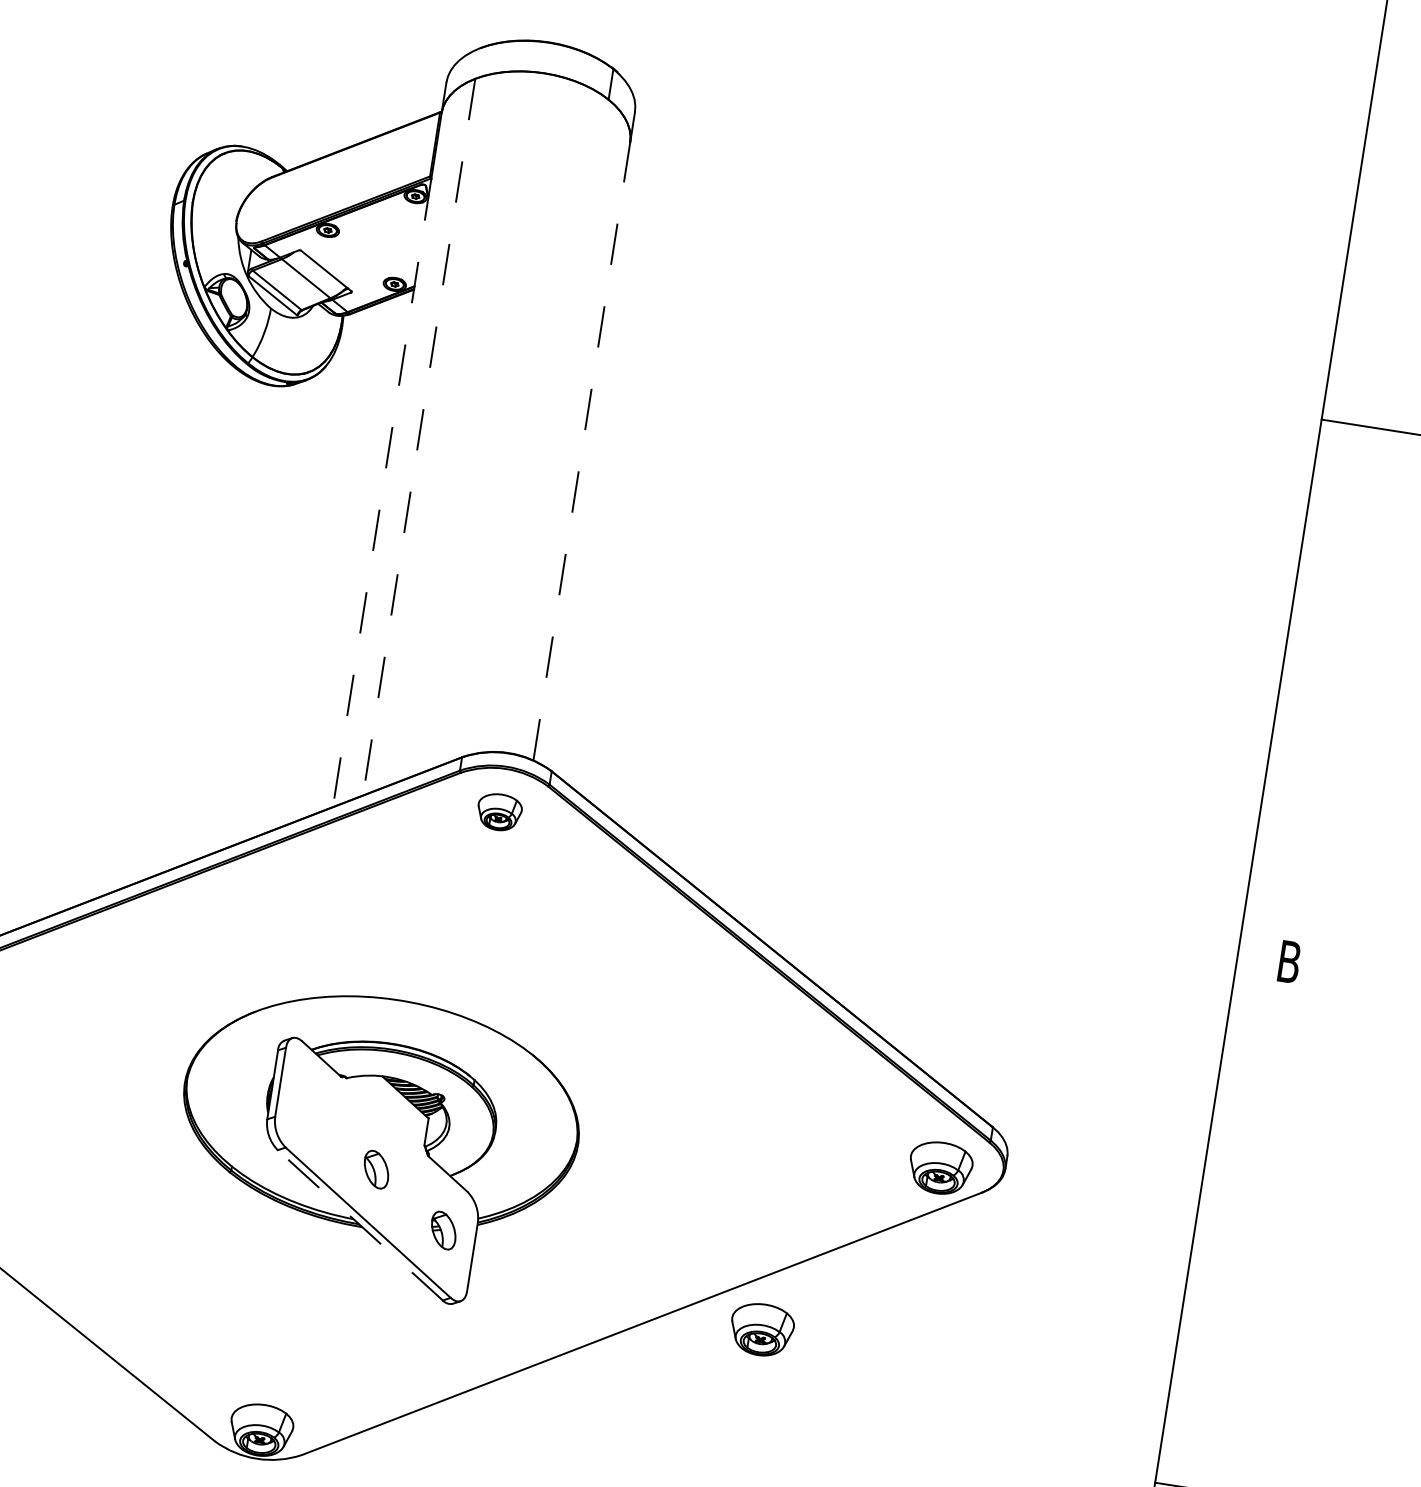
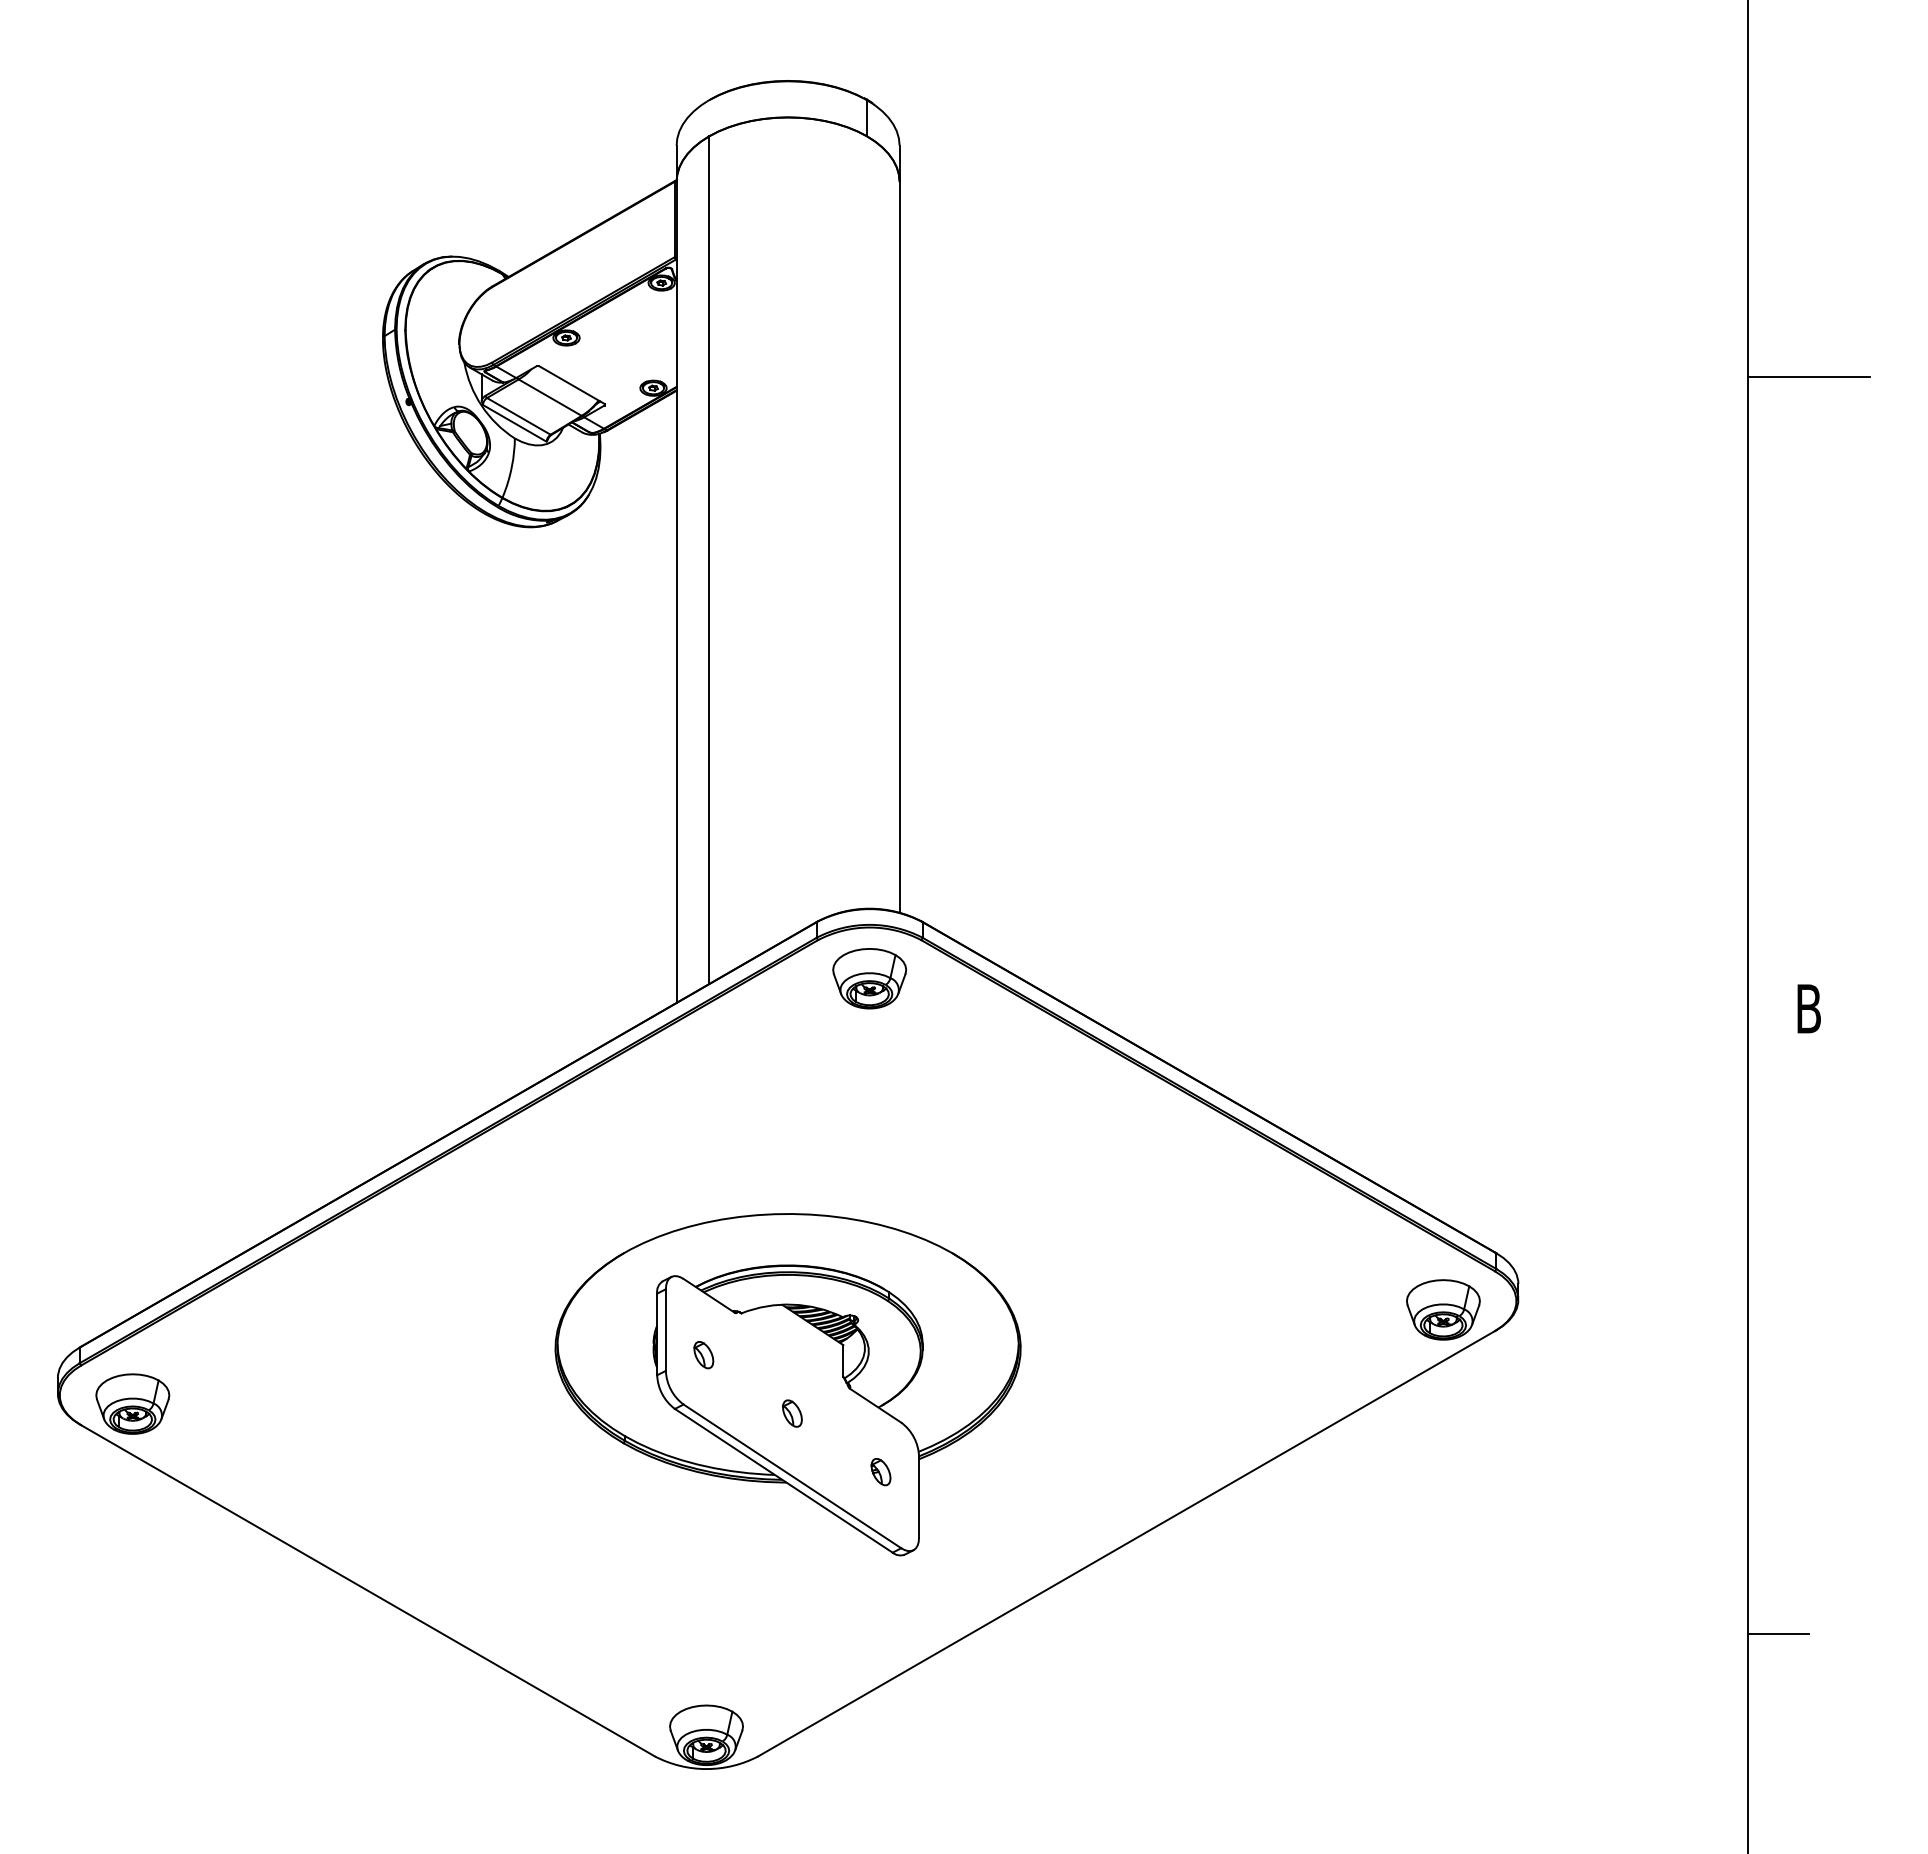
line: (419, 437) -> (709, 560), dashed -> solid
line: (581, 450) -> (899, 546), dashed -> solid
line: (381, 493) -> (676, 632), dashed -> solid
part: (499, 812) -> (869, 978), size x1.43
part: (309, 1108) -> (703, 1355), added
part: (376, 1169) -> (792, 1413), size x0.62
line: (360, 1225) -> (783, 1480), dashed -> solid
part: (443, 1231) -> (880, 1472), size x0.62
part: (762, 1329) -> (1266, 1528), removed

